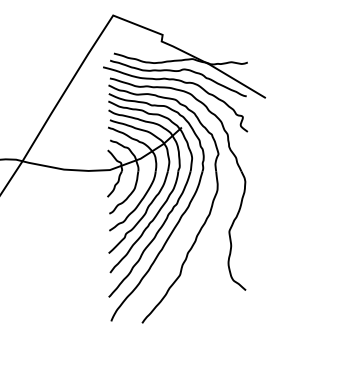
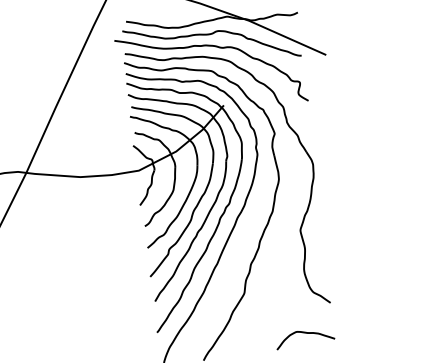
curve: (224, 312) -> (306, 334), added

